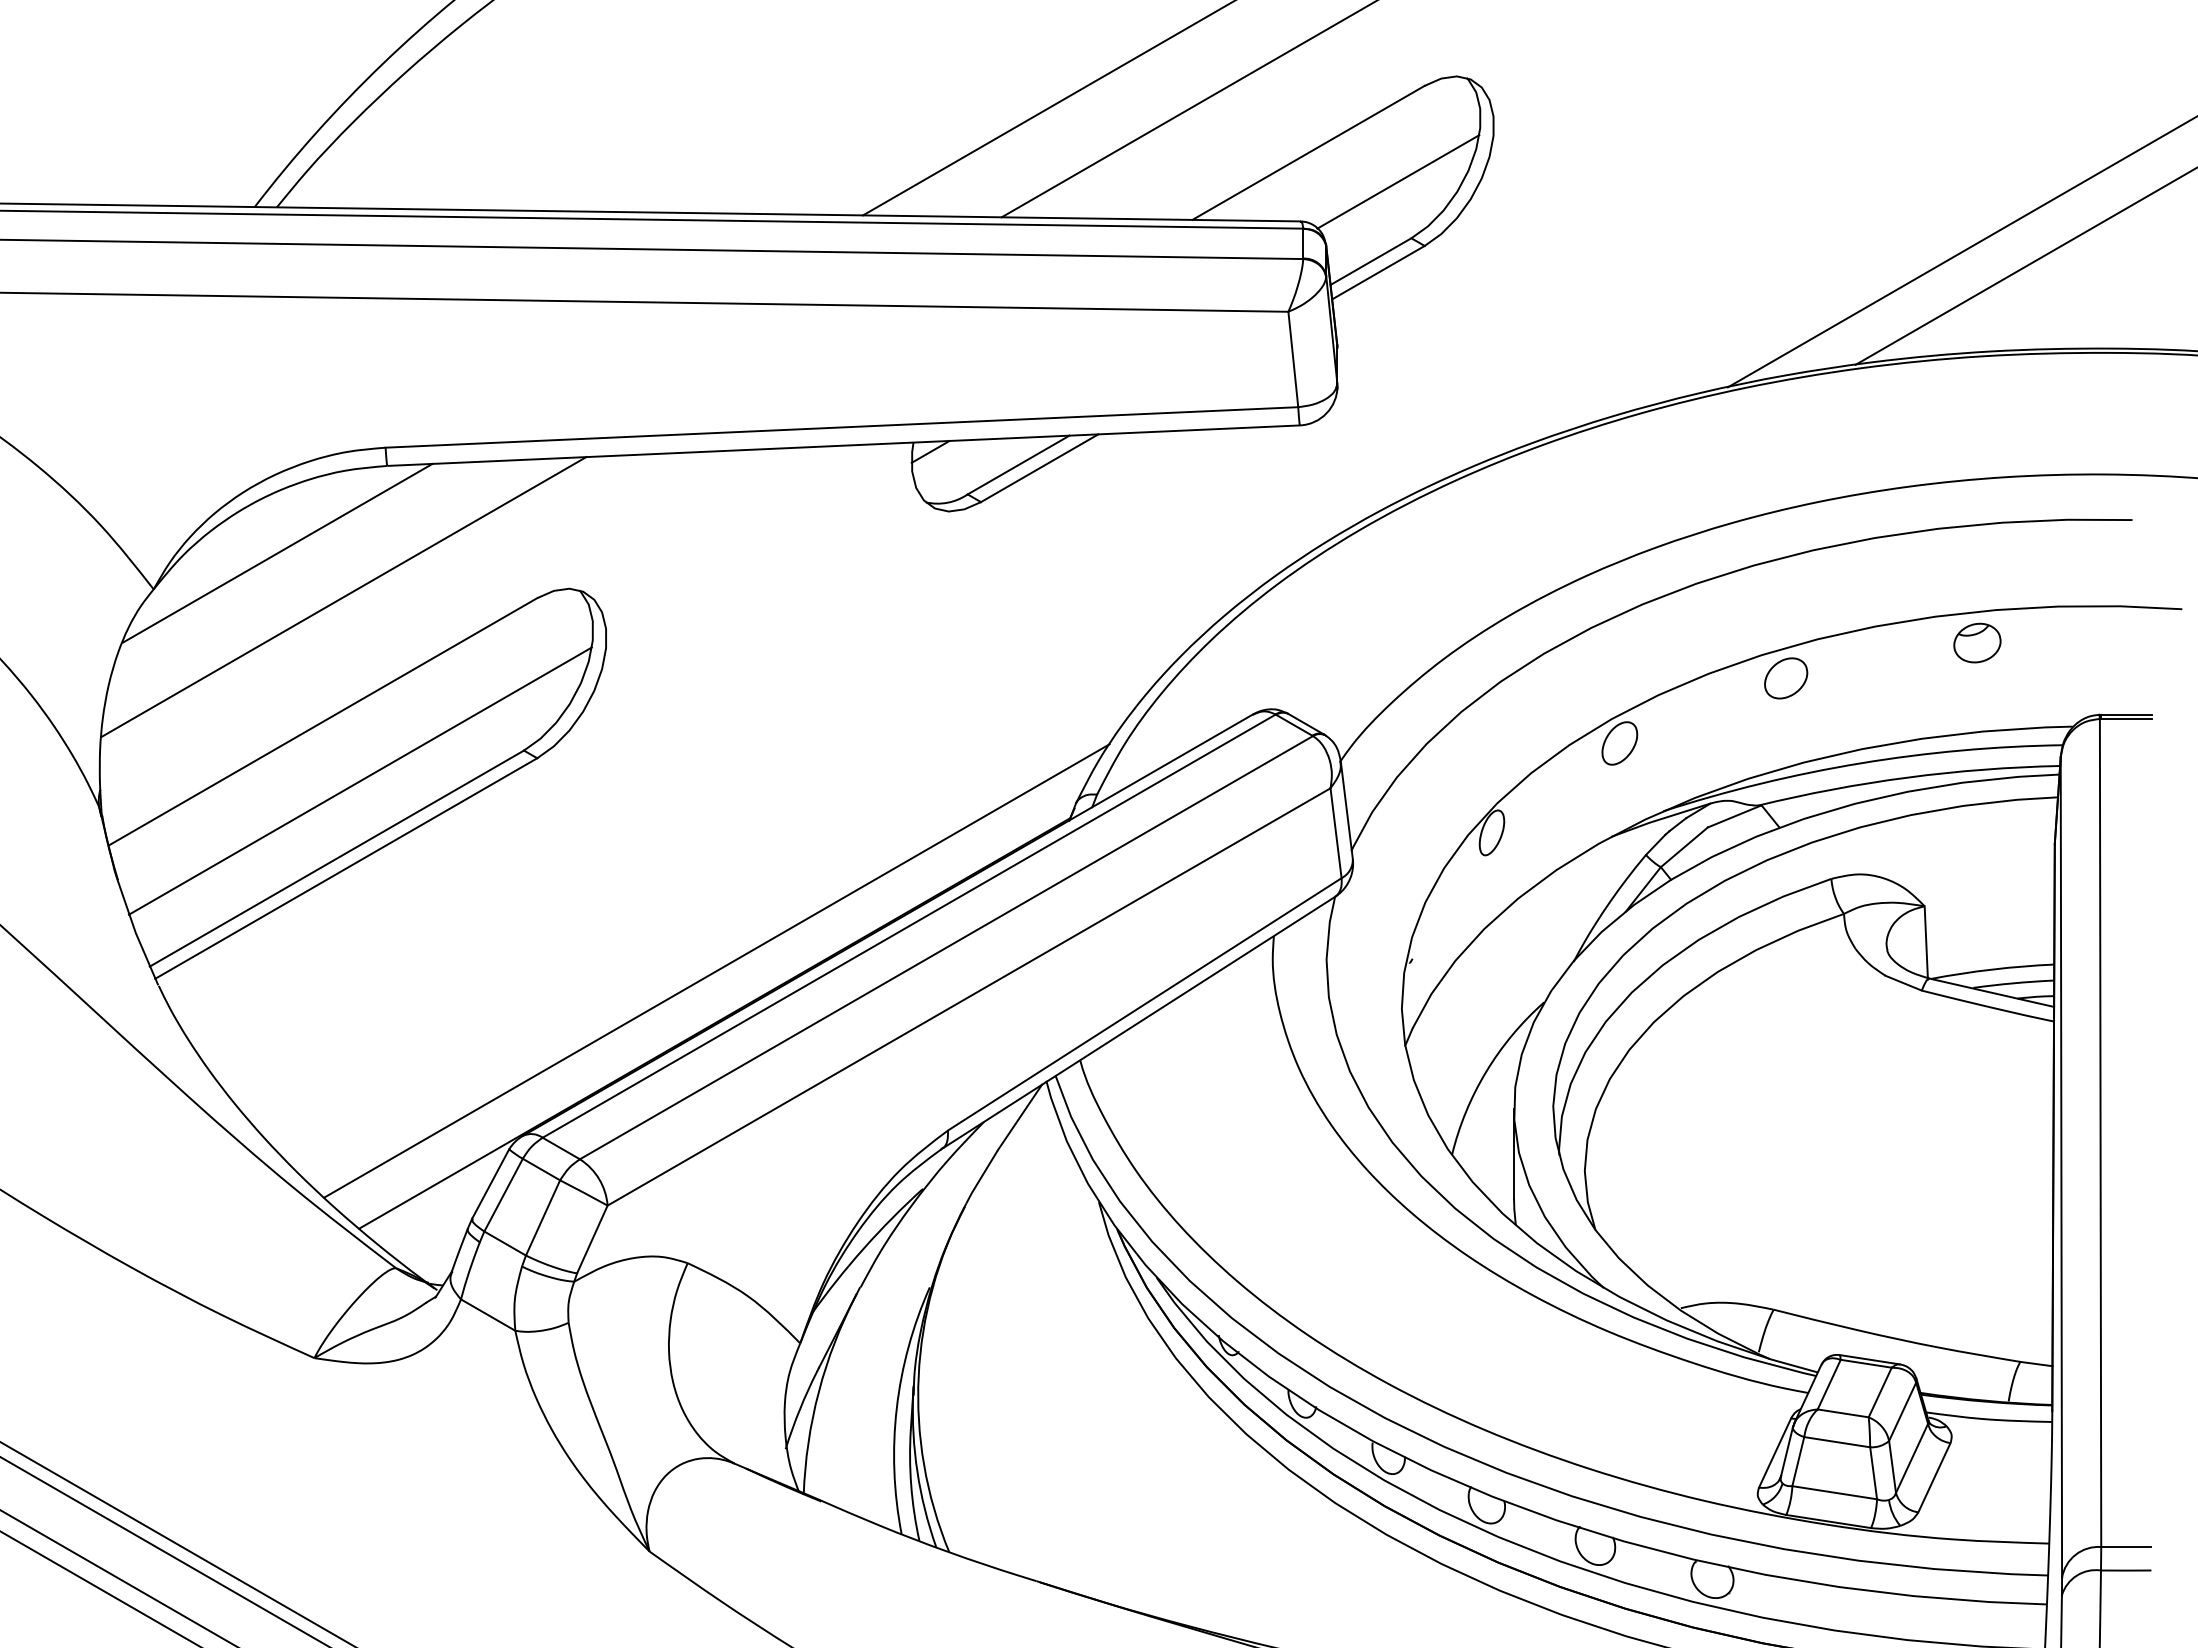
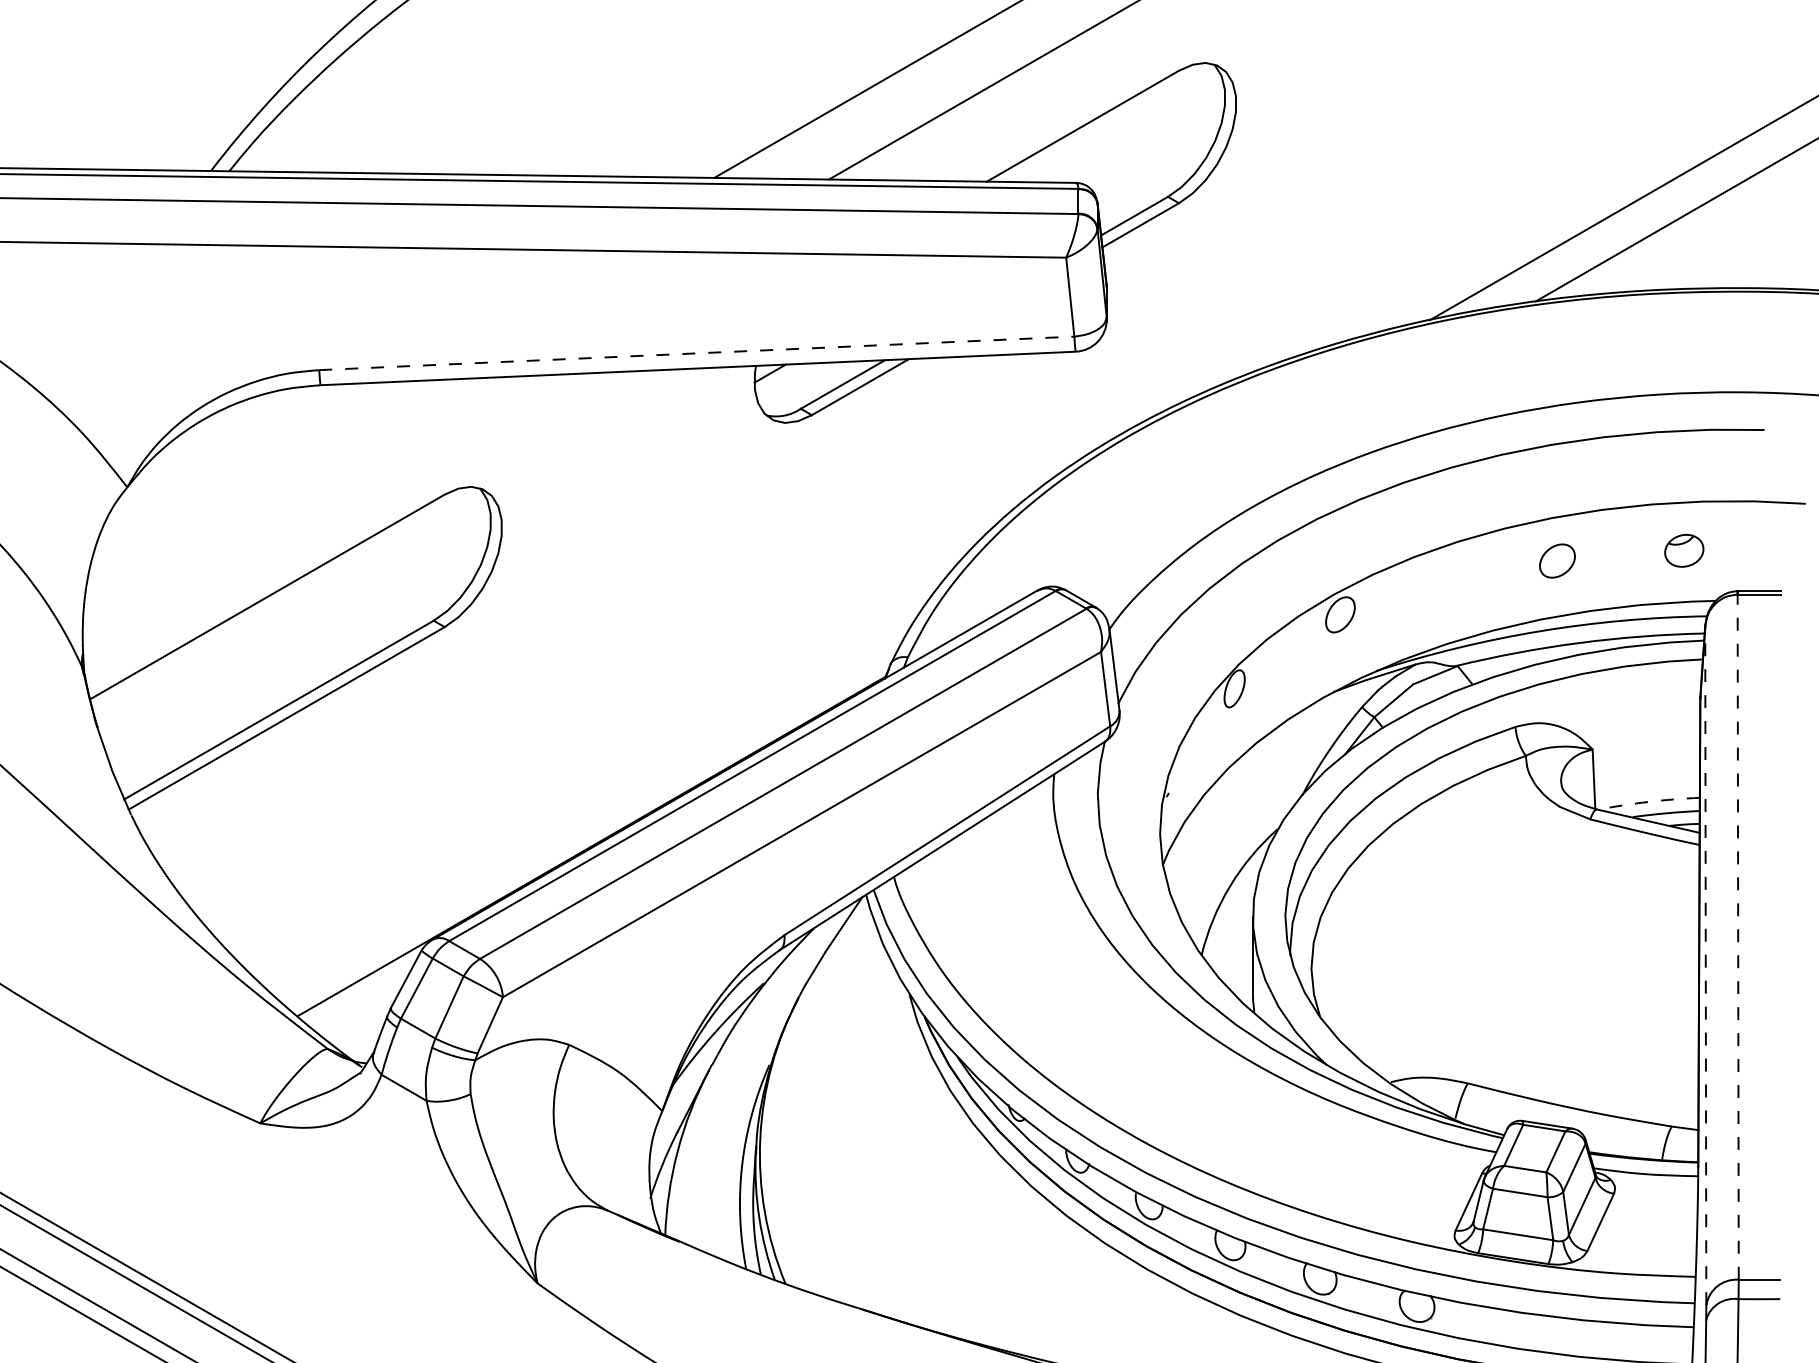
line: (1398, 181) -> (1157, 149), removed
line: (841, 427) -> (696, 353), solid -> dashed
line: (277, 552) -> (229, 456), removed
line: (343, 597) -> (284, 494), removed
part: (1977, 642) -> (1684, 550), moved
part: (1786, 678) -> (1557, 561), moved
line: (359, 780) -> (297, 645), removed
arc: (1992, 969) -> (1648, 801), solid -> dashed
line: (716, 970) -> (593, 802), removed
line: (2100, 1132) -> (1738, 936), solid -> dashed
line: (2061, 1167) -> (1705, 965), solid -> dashed

